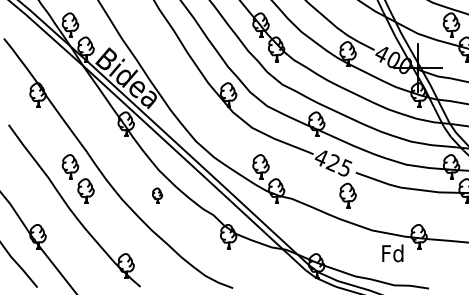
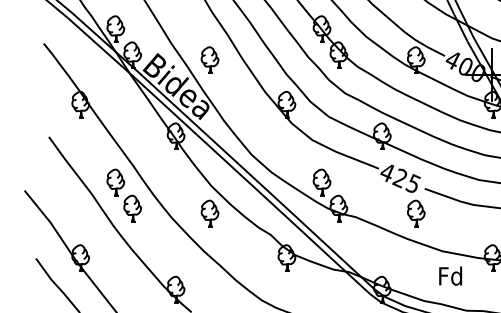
part: (157, 53) -> (209, 59), added
part: (157, 195) -> (209, 213), size x1.67
text: (392, 253) -> (450, 276), moved

